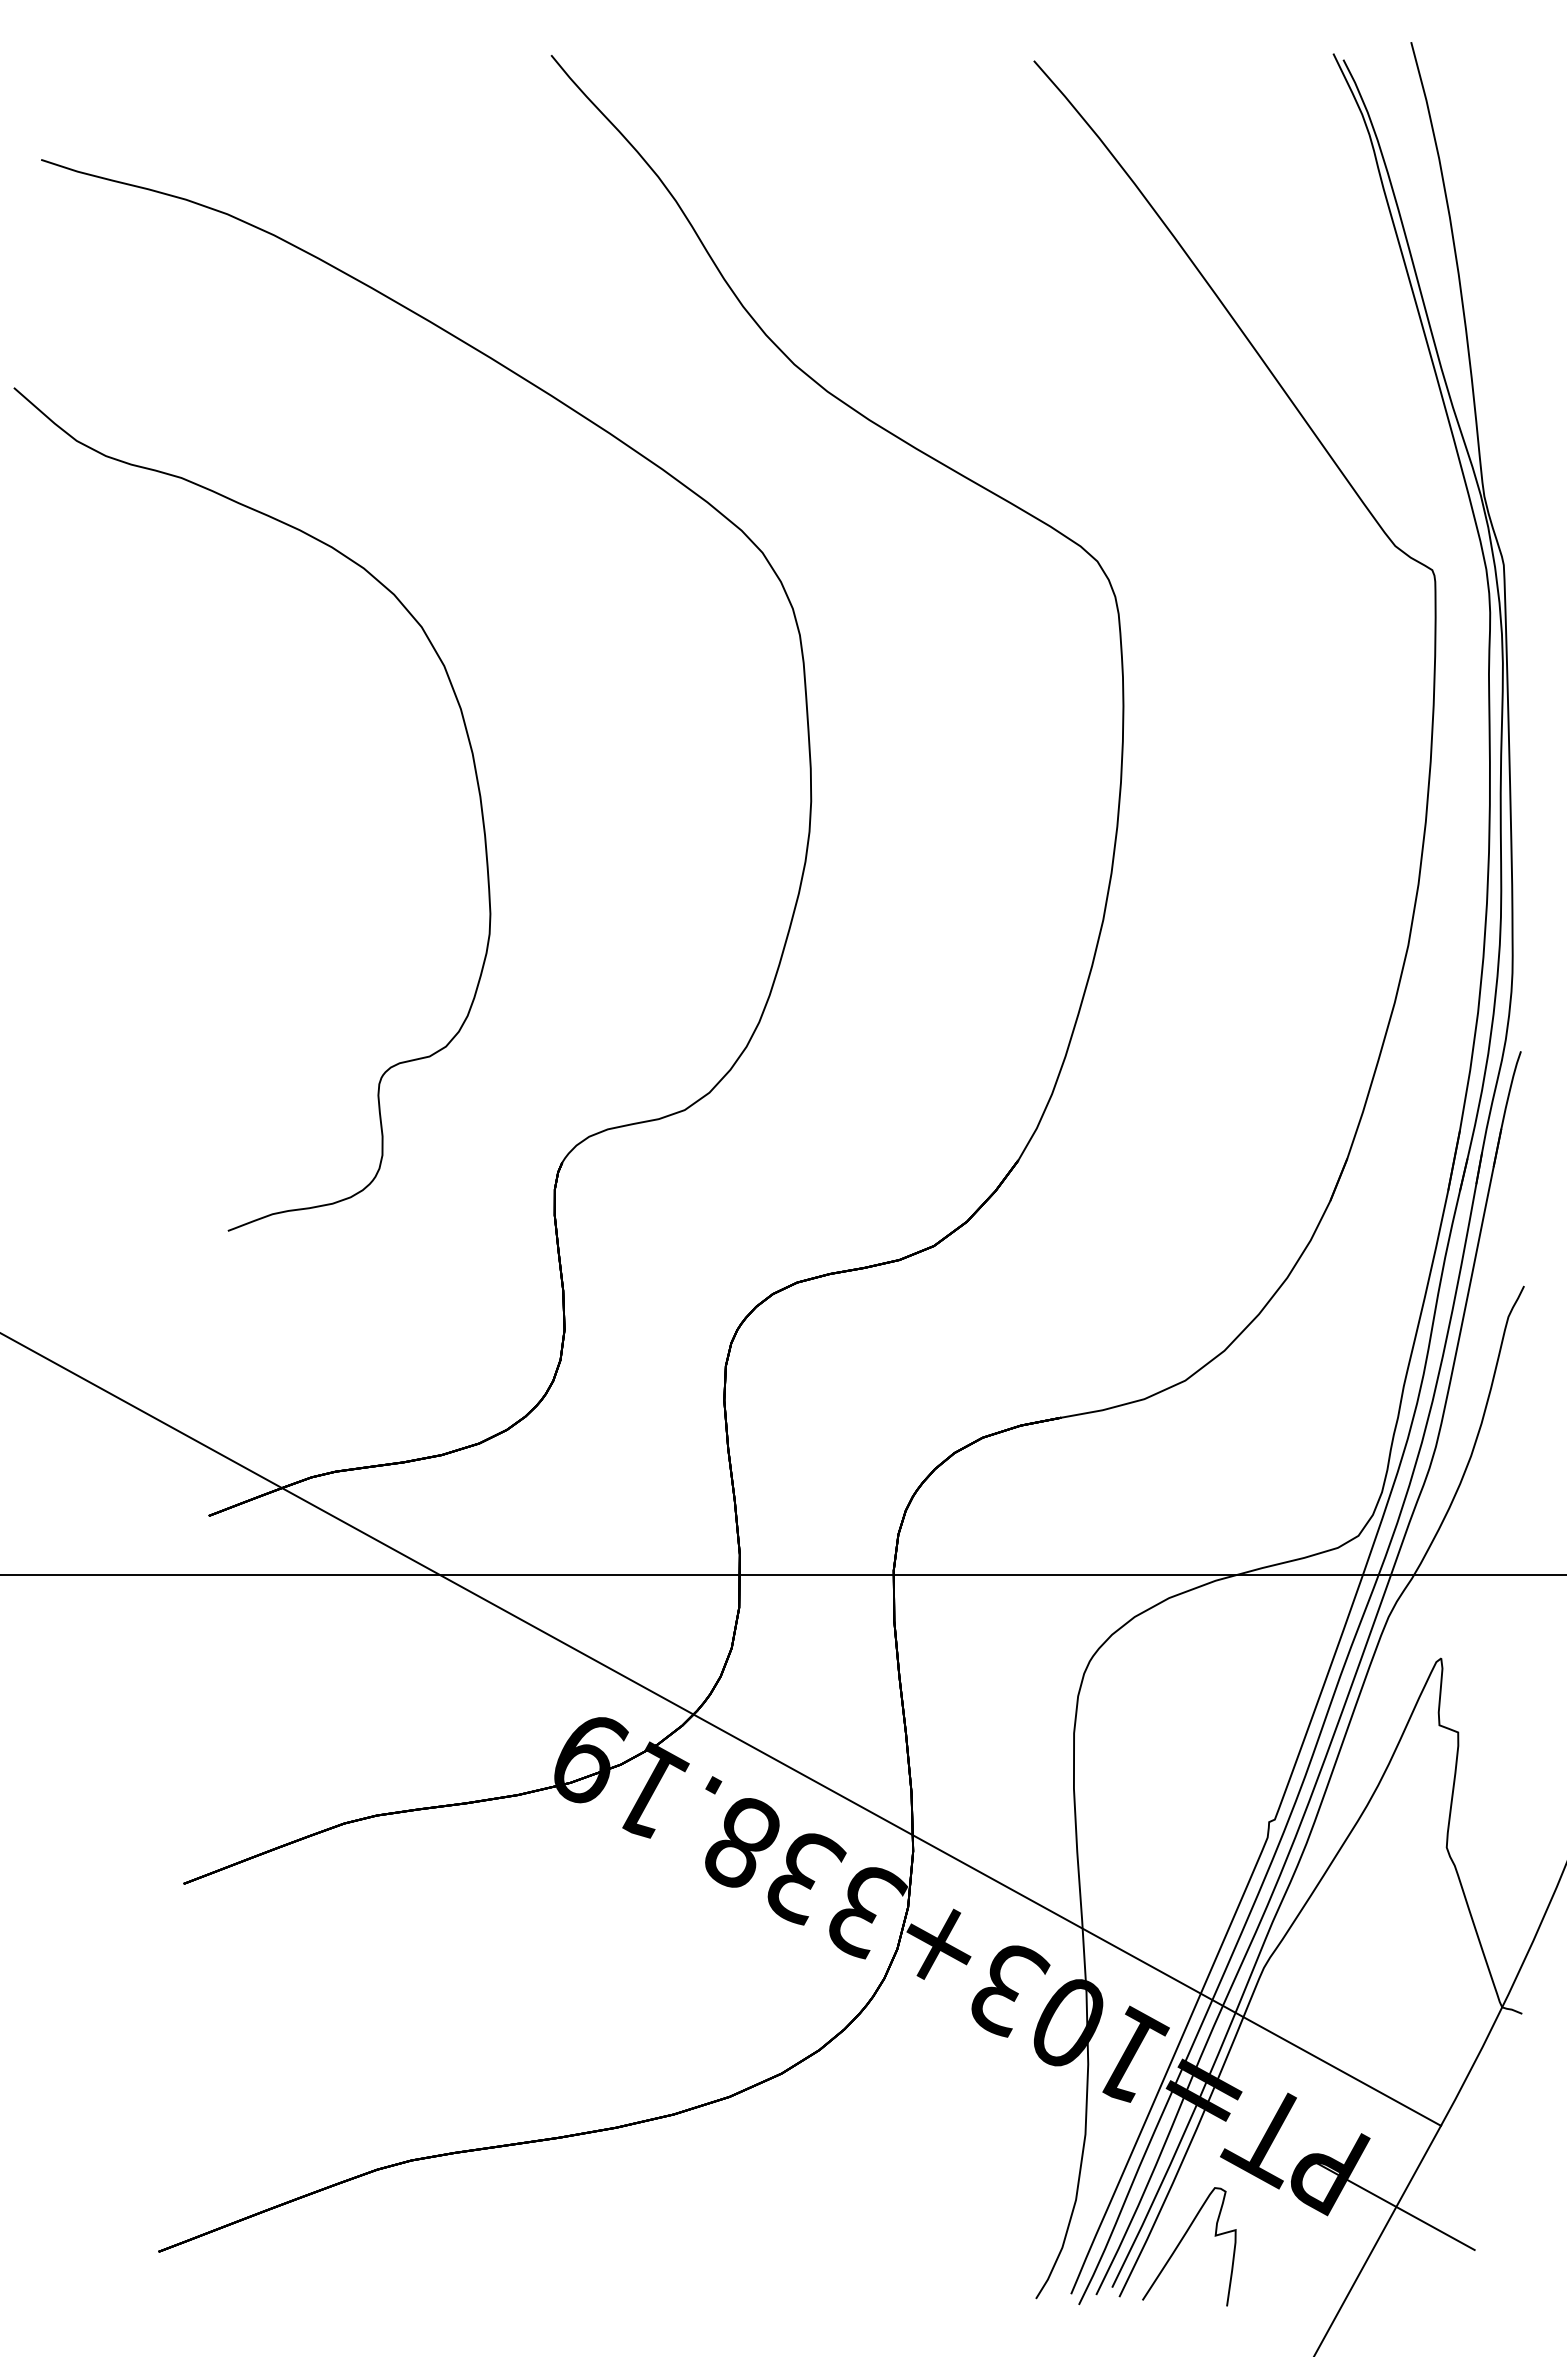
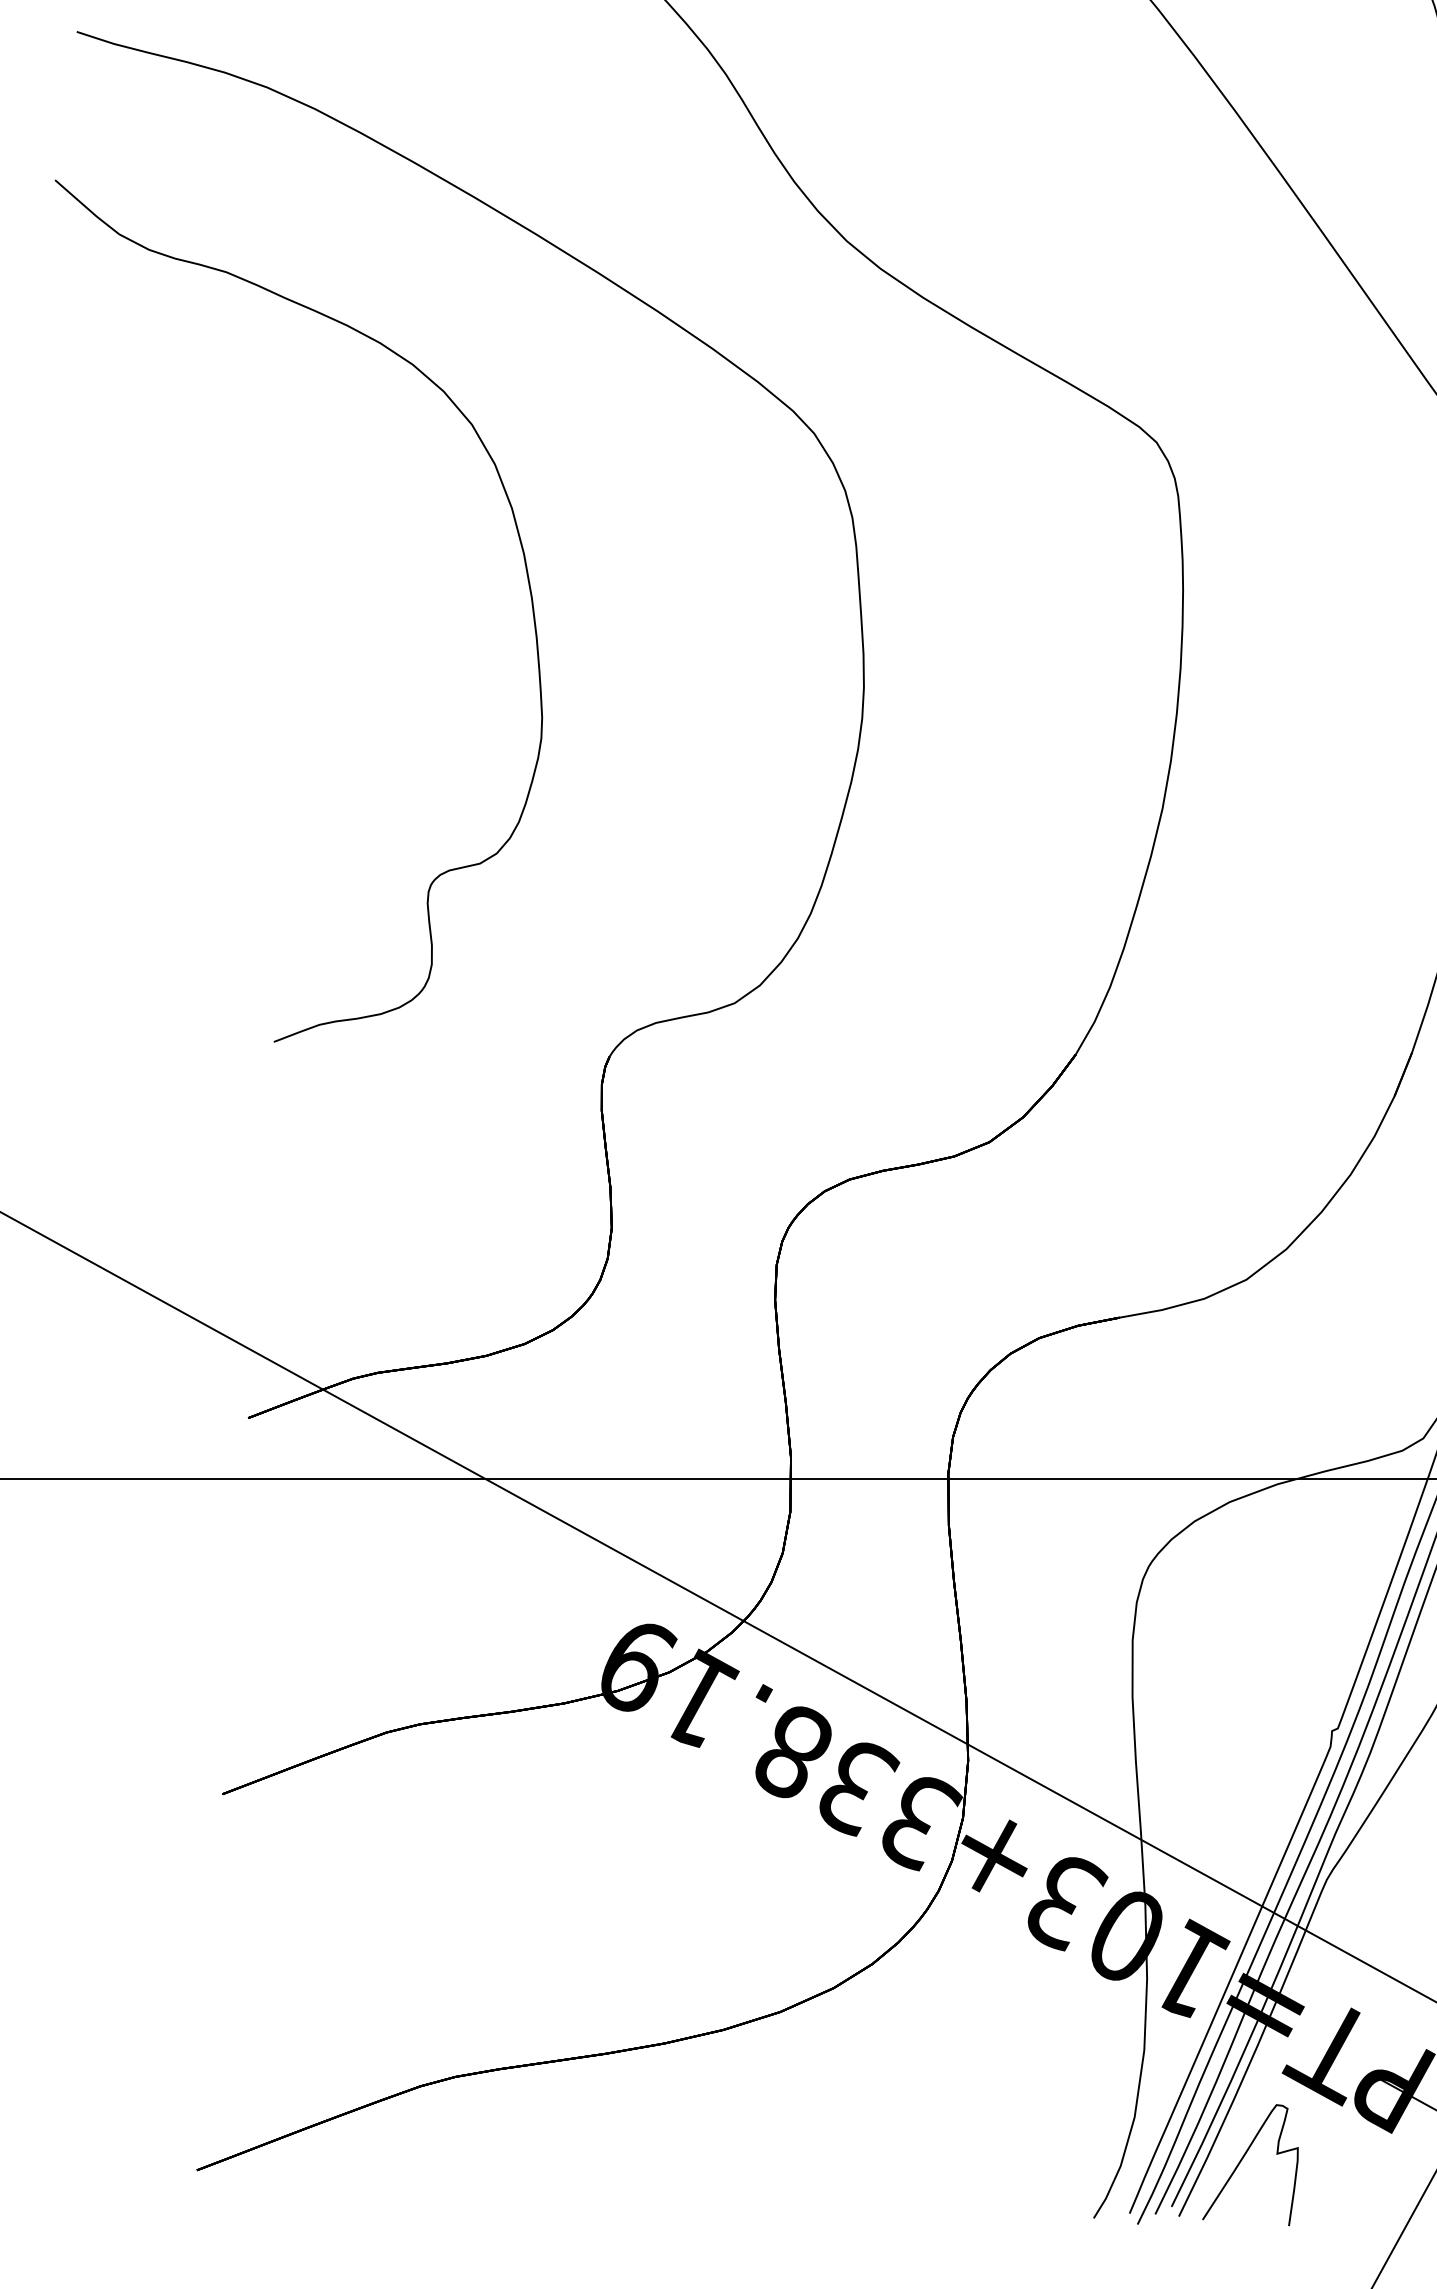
part: (473, 765) -> (524, 566), moved

